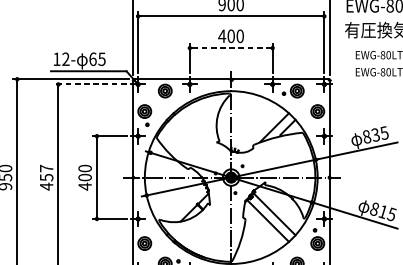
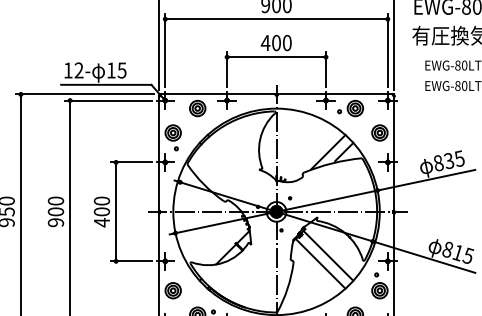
line: (232, 48) -> (277, 57), dashed -> solid
text: (93, 59) -> (111, 70), 65 -> 15
line: (89, 84) -> (107, 100), dashed -> solid
text: (46, 177) -> (55, 211), 457 -> 900

